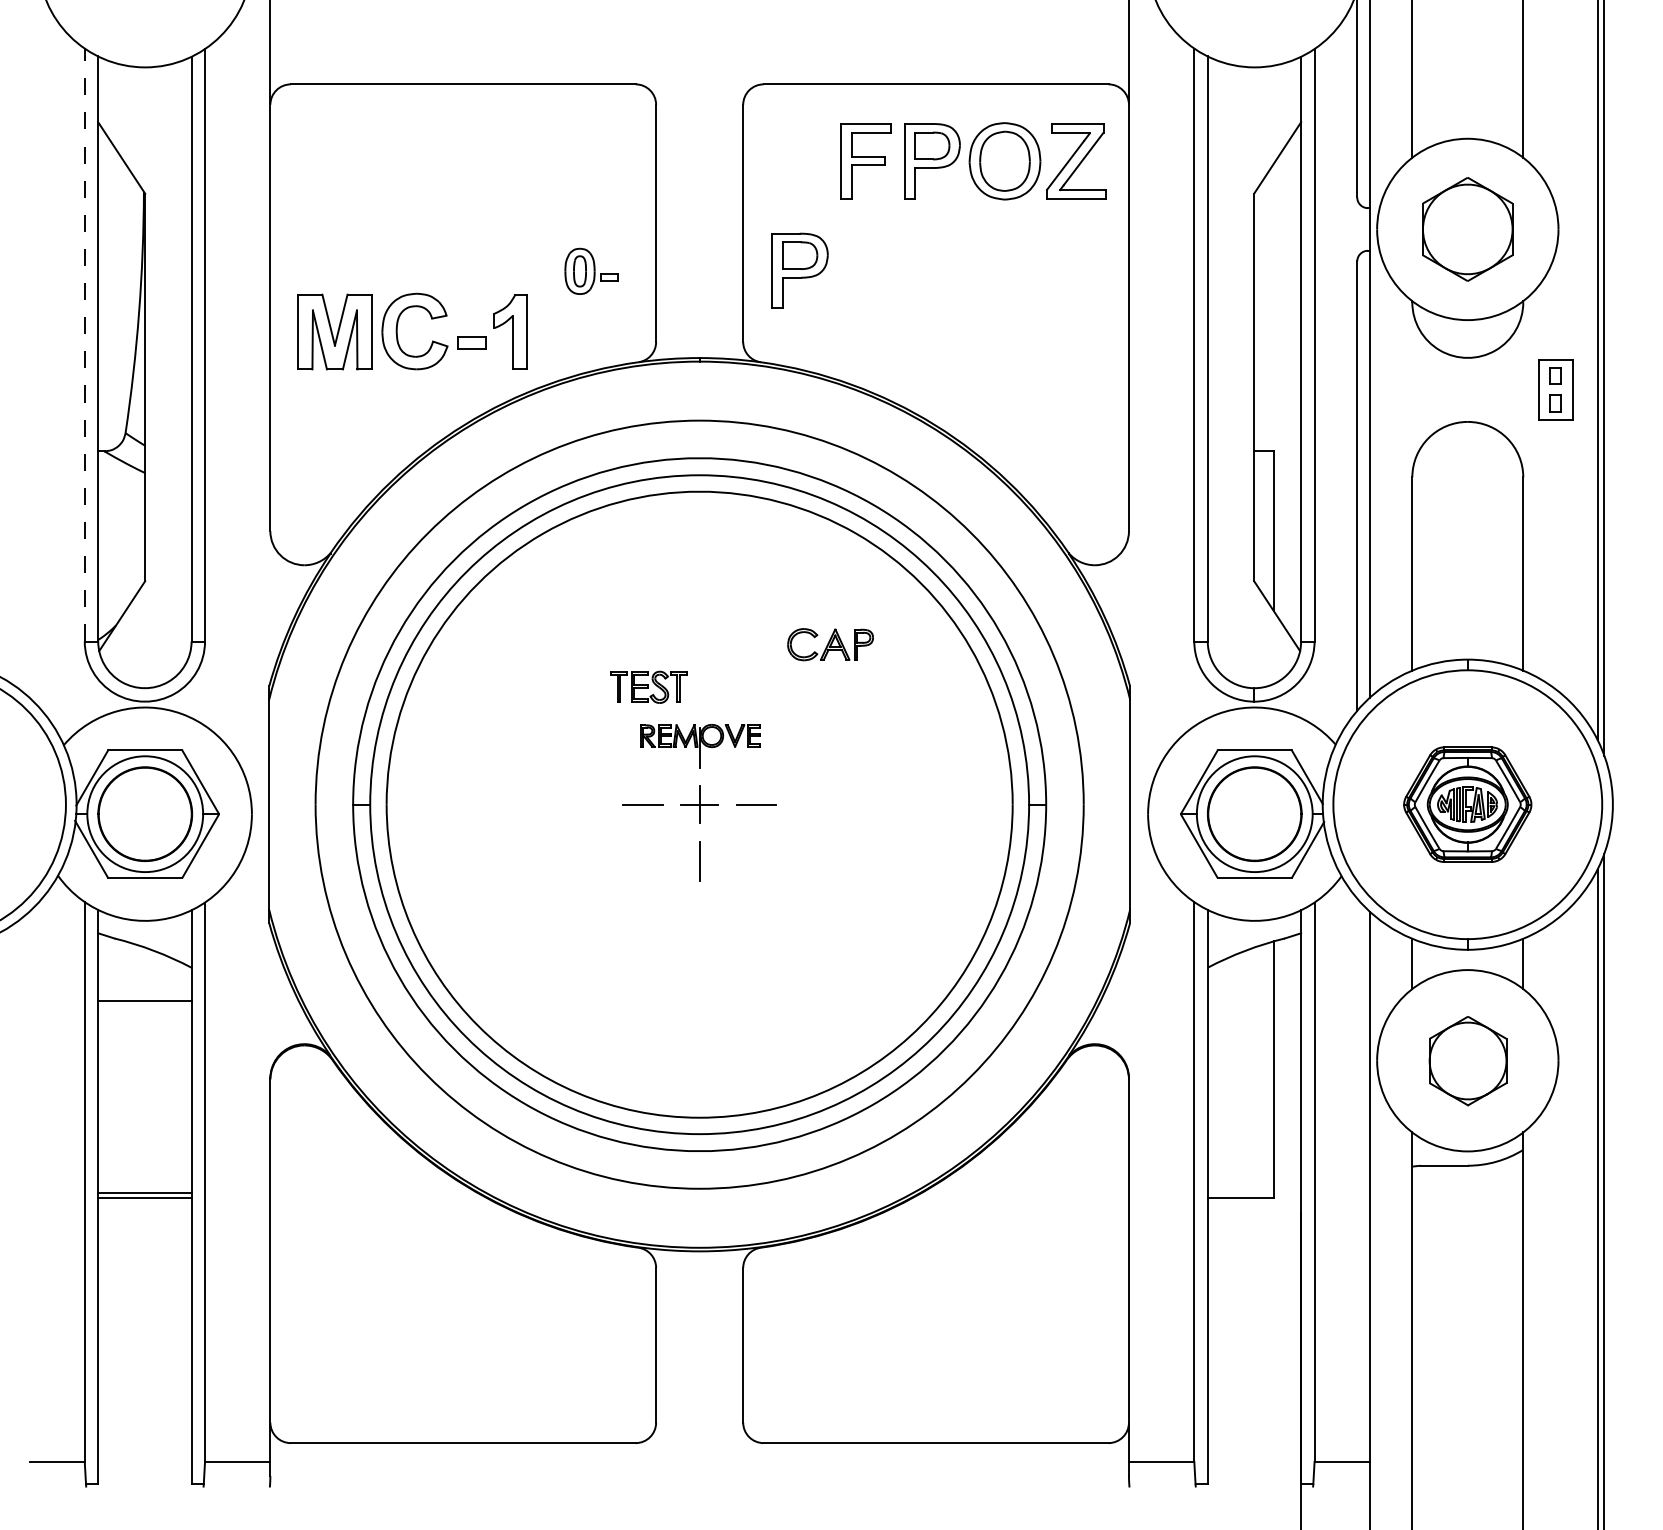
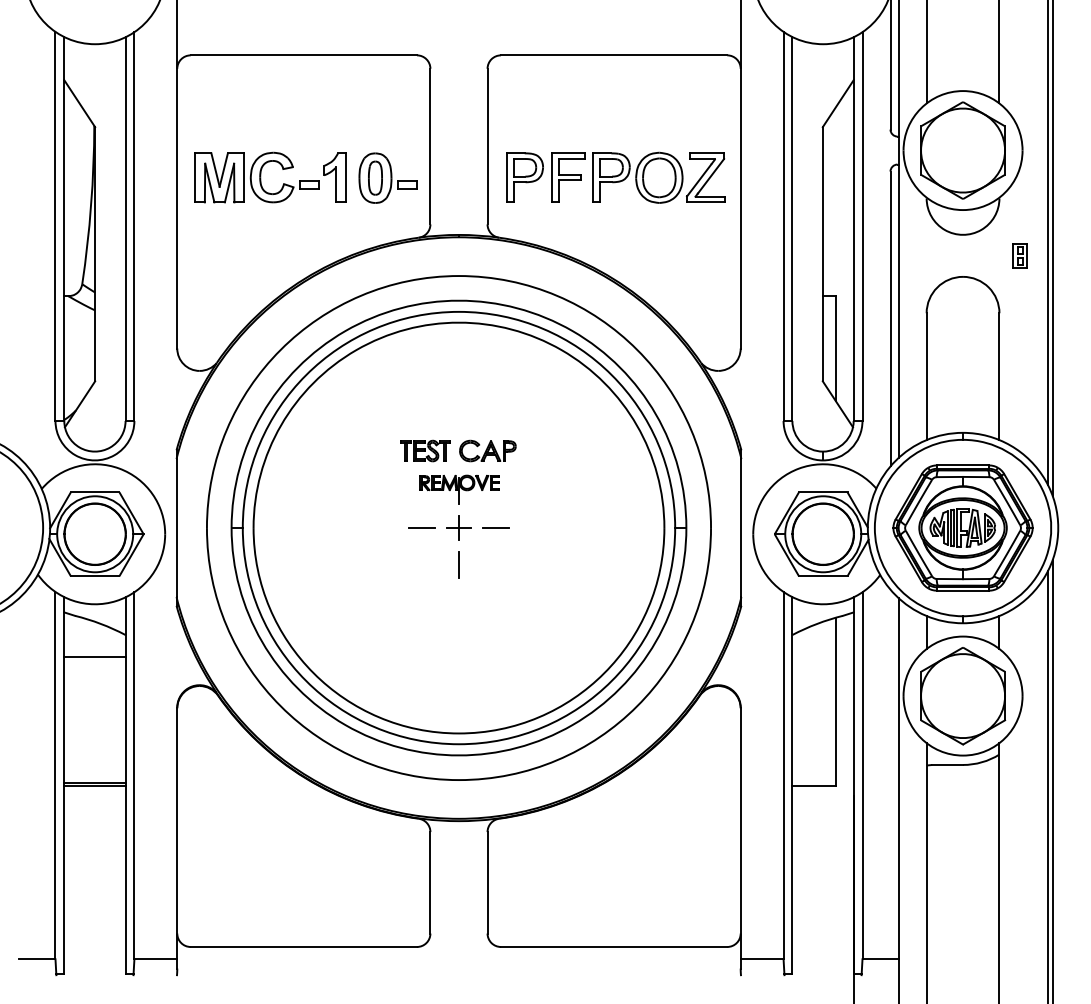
part: (973, 160) -> (638, 177), moved
part: (1466, 229) -> (962, 150), size x1.43
part: (590, 270) -> (387, 177), size x1.67
part: (398, 331) -> (261, 177), moved
line: (84, 345) -> (55, 226), dashed -> solid
part: (1553, 389) -> (1019, 255), size x0.62
part: (829, 643) -> (487, 450), moved
part: (1466, 803) -> (962, 527), size x1.67
part: (1468, 1061) -> (963, 696), size x1.67

